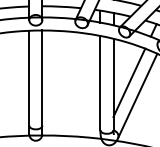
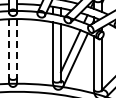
line: (30, 78) -> (9, 48), solid -> dashed
line: (43, 78) -> (17, 48), solid -> dashed

